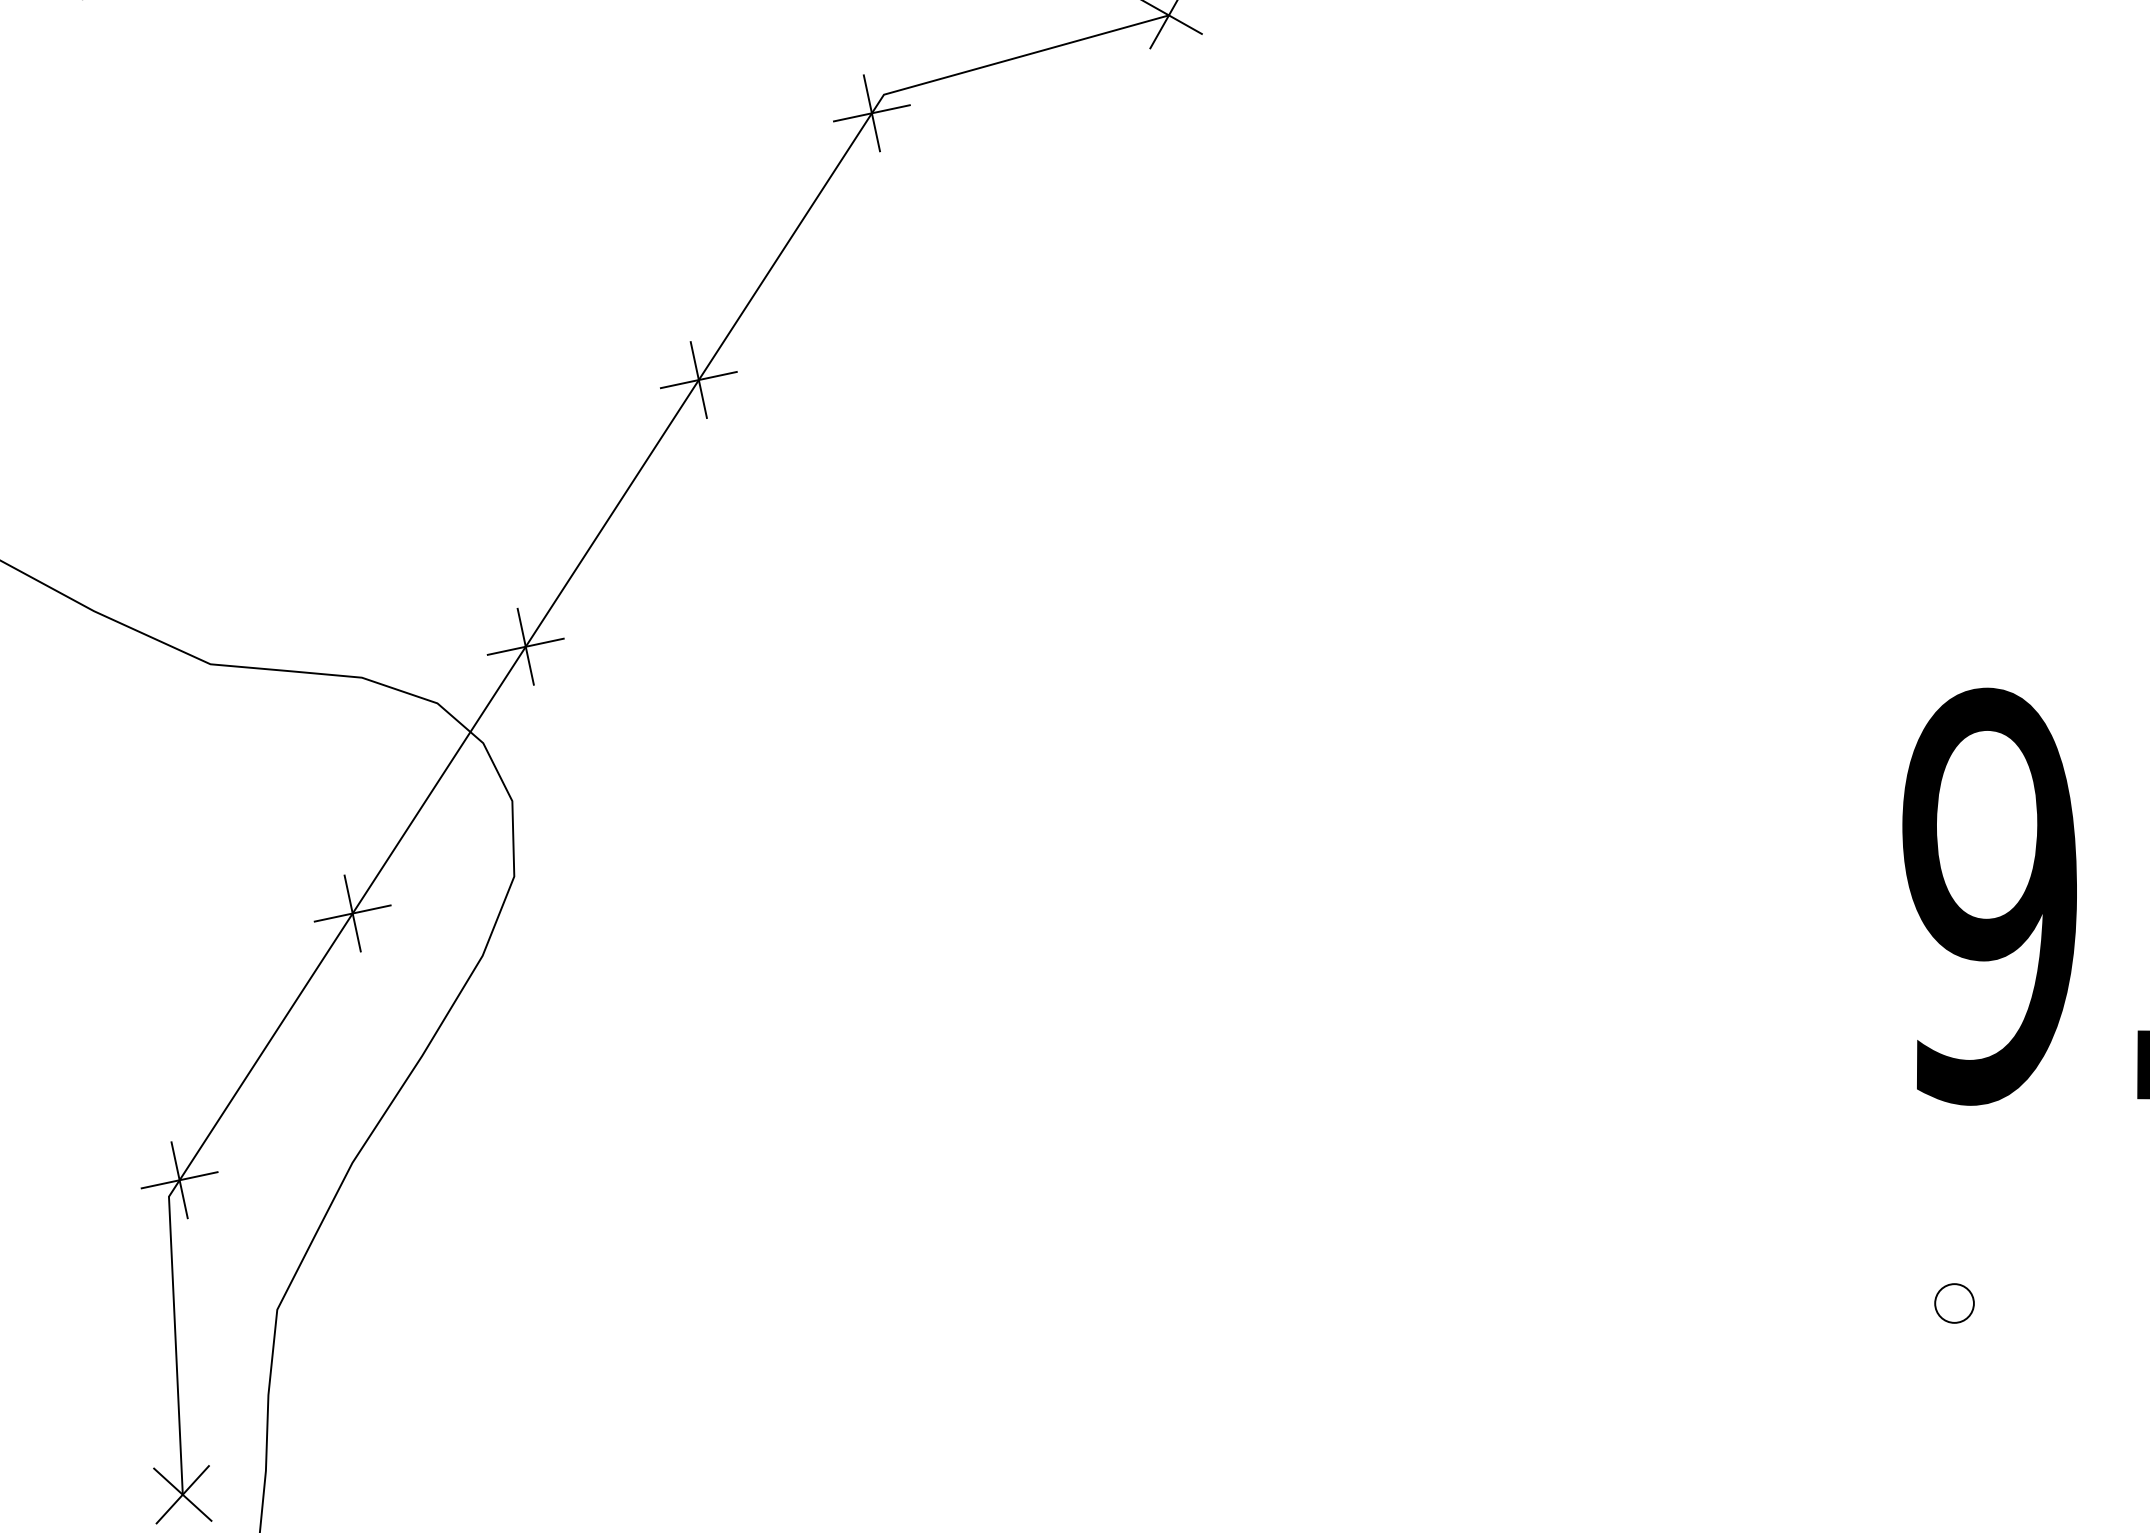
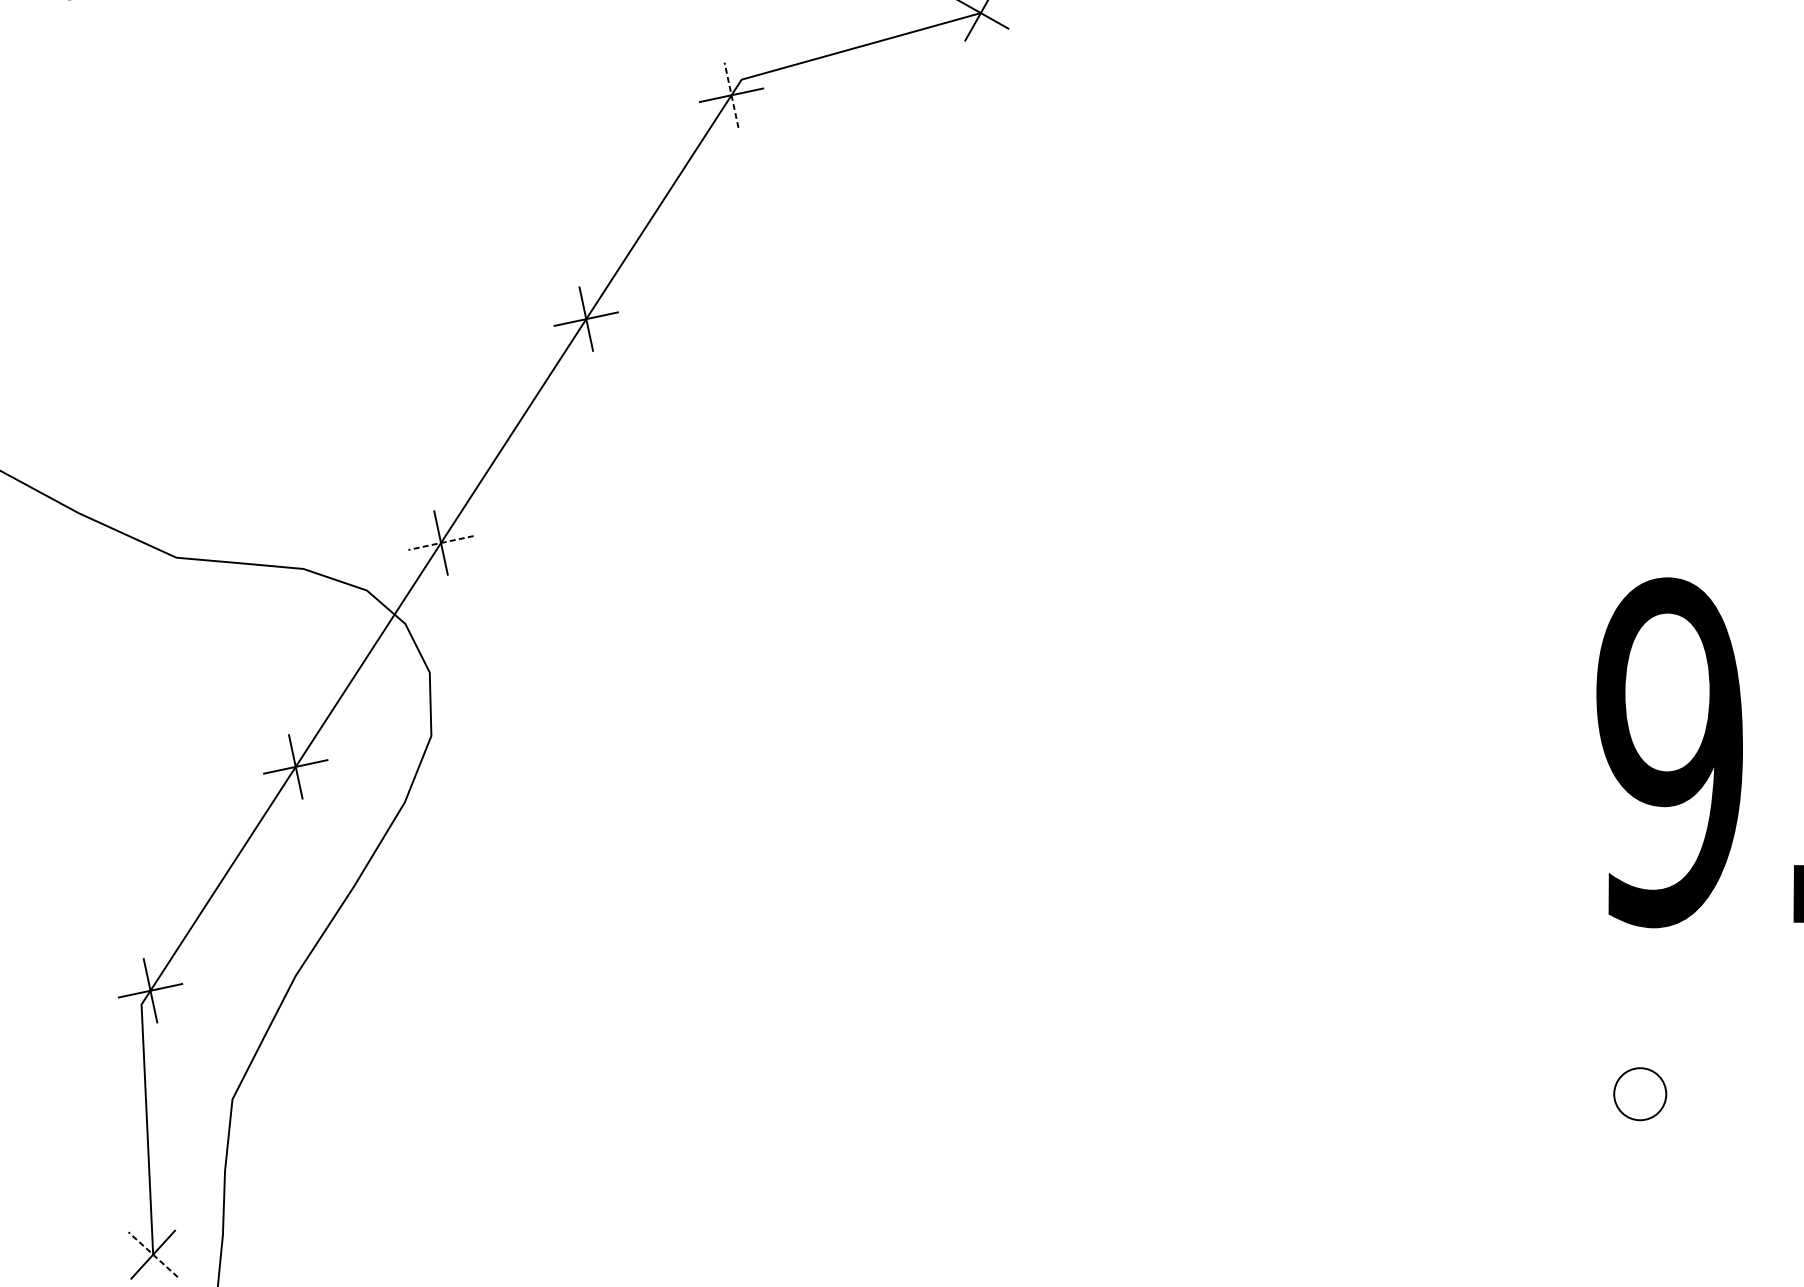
line: (871, 113) -> (731, 95), solid -> dashed
line: (525, 646) -> (440, 542), solid -> dashed
circle: (1954, 1303) -> (1640, 1094), size x1.6
line: (182, 1494) -> (152, 1254), solid -> dashed

